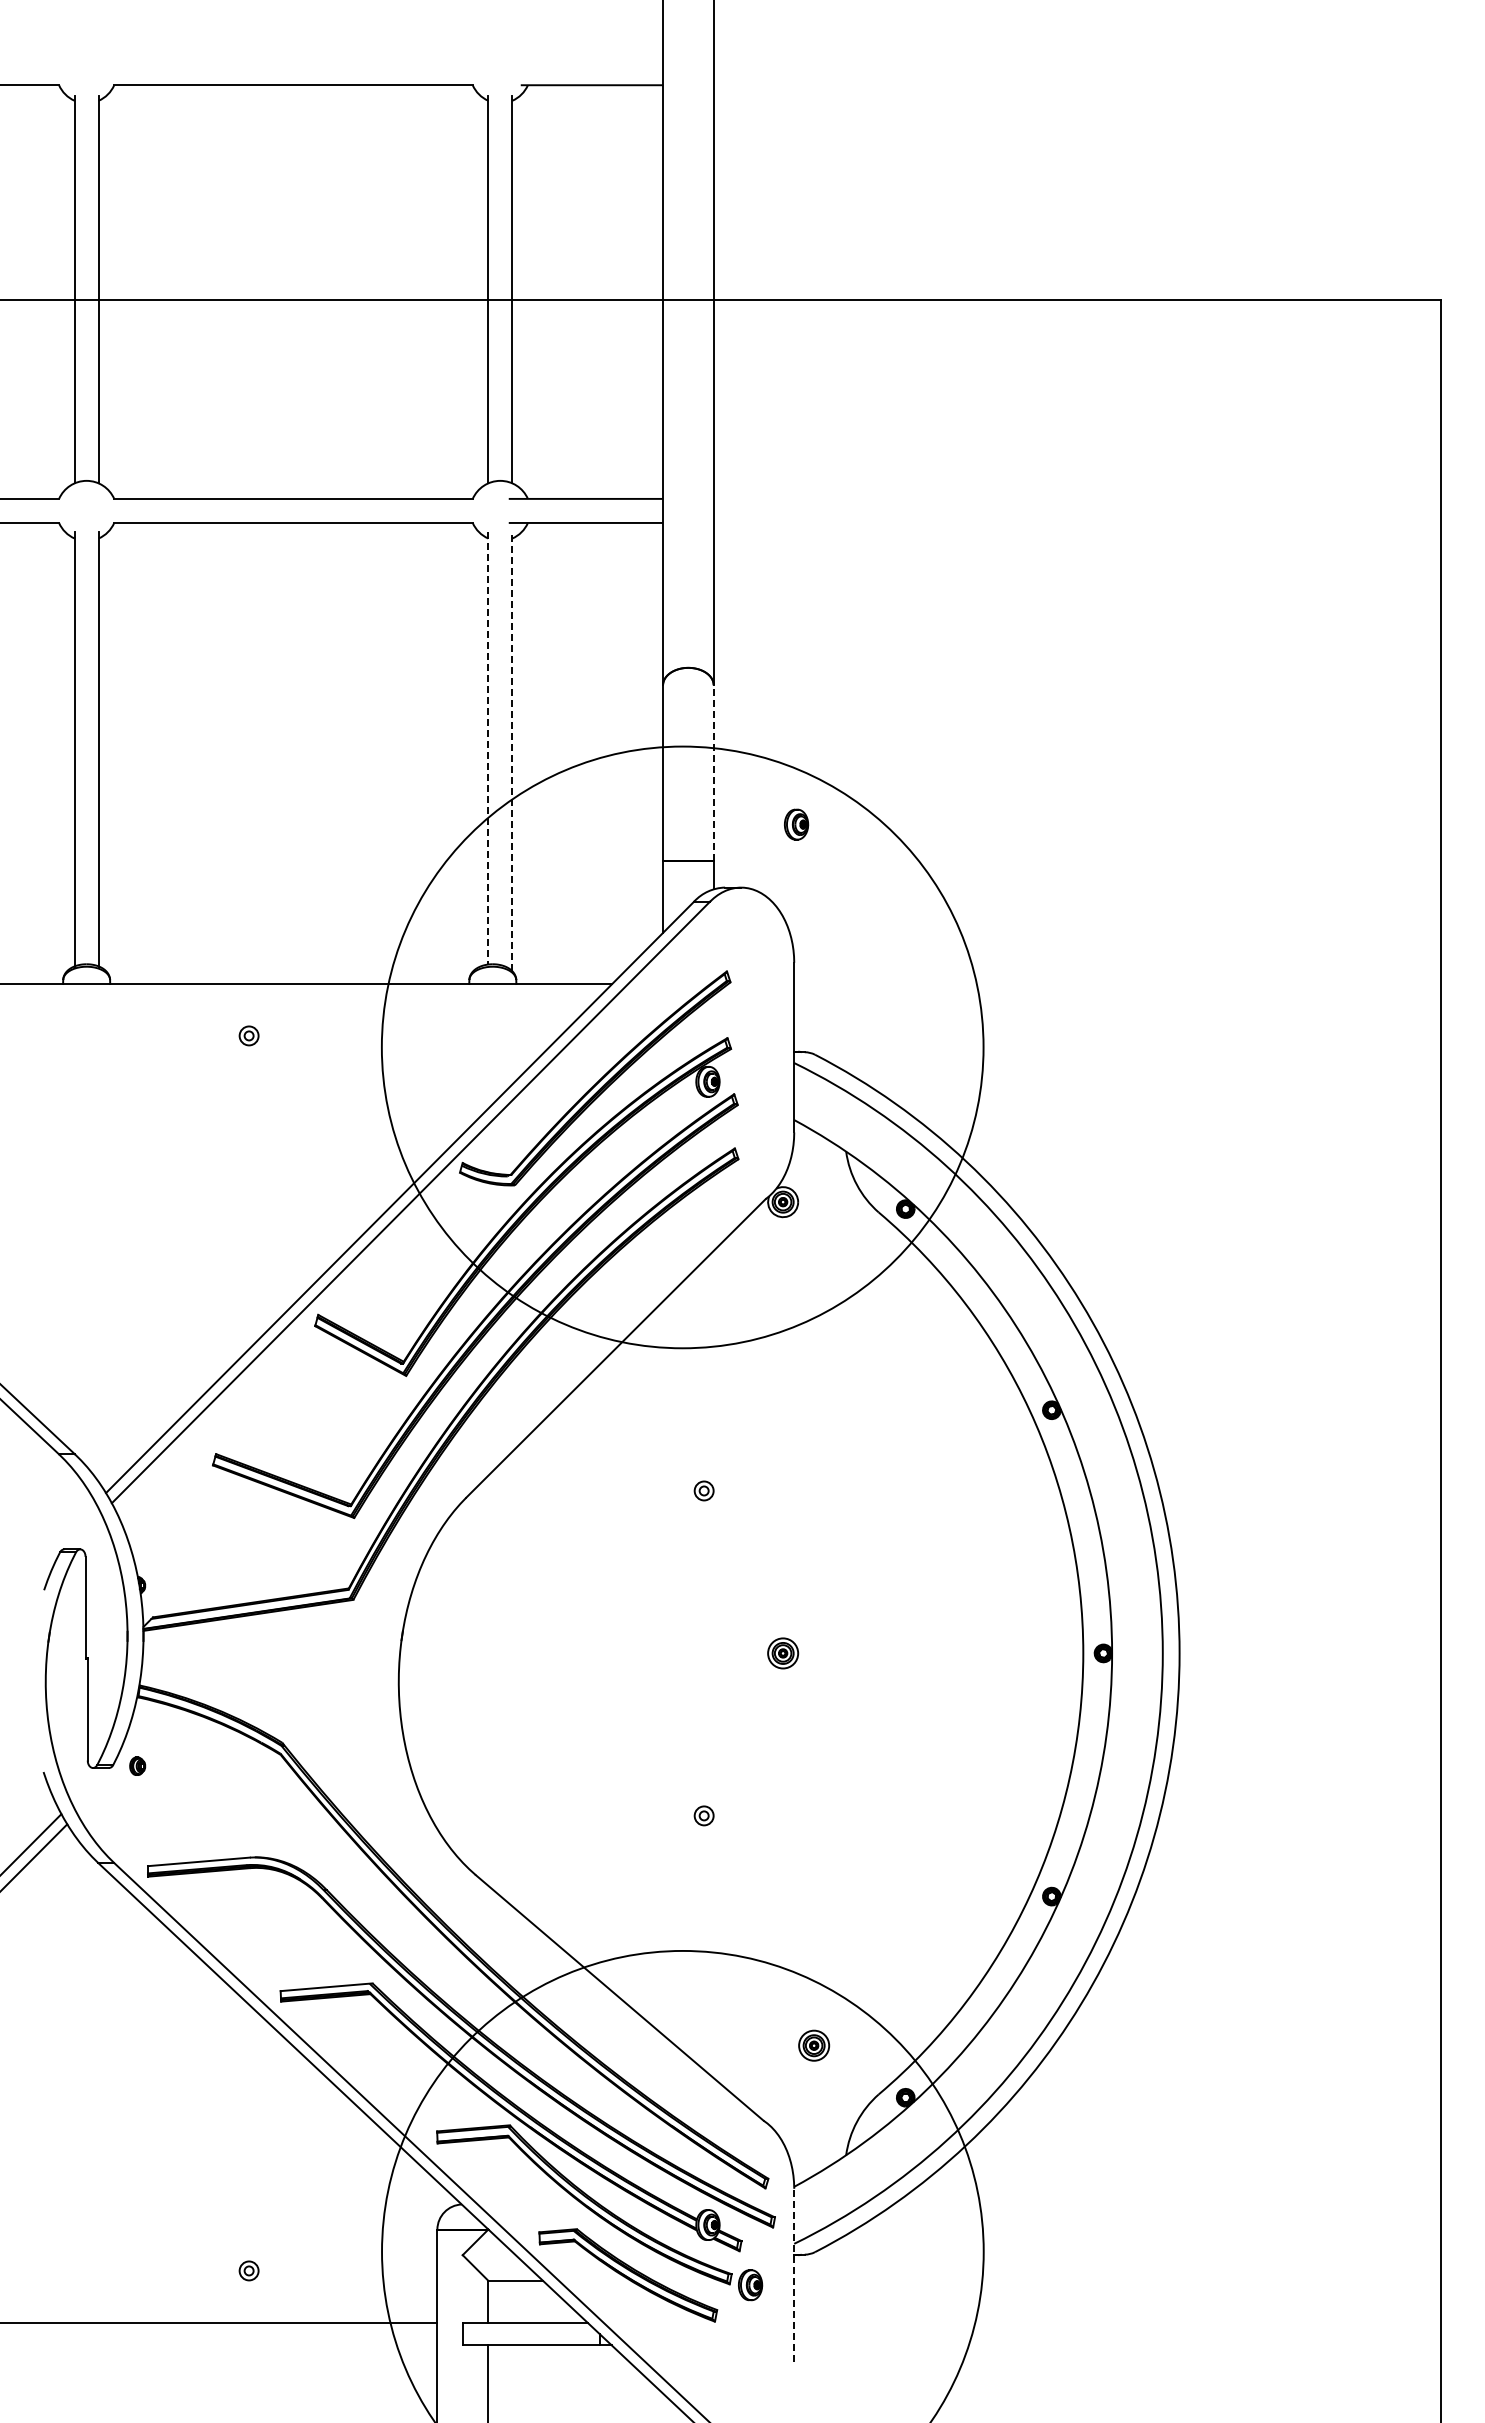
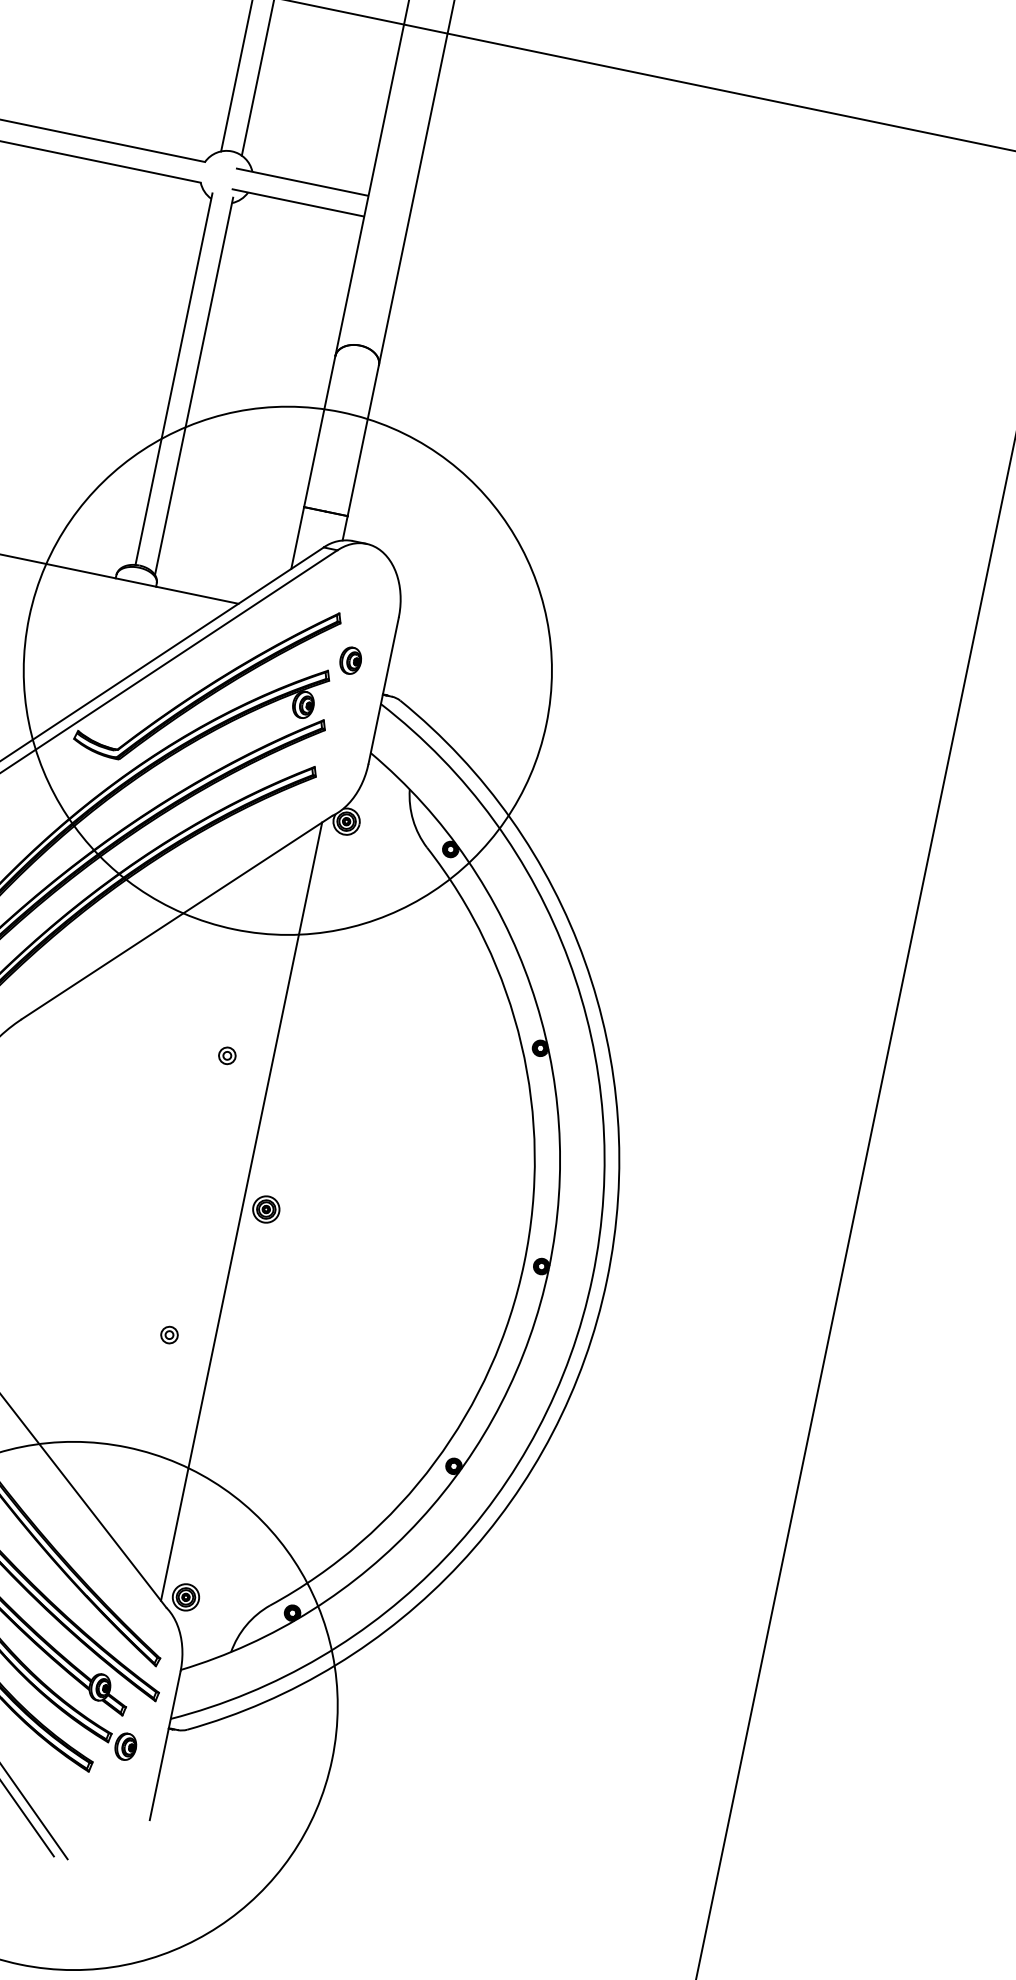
line: (488, 748) -> (174, 379), dashed -> solid
line: (512, 751) -> (194, 386), dashed -> solid
line: (713, 773) -> (363, 440), dashed -> solid
part: (796, 824) -> (350, 660), moved
line: (756, 1661) -> (241, 1211), added
part: (814, 2045) -> (186, 1597), moved
line: (794, 2274) -> (165, 1745), dashed -> solid

